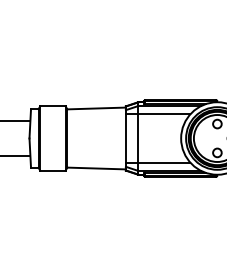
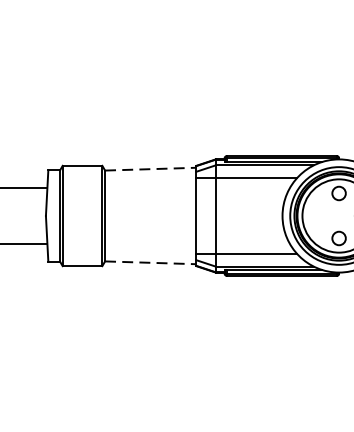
line: (97, 108) -> (152, 169), solid -> dashed
line: (97, 168) -> (152, 262), solid -> dashed

